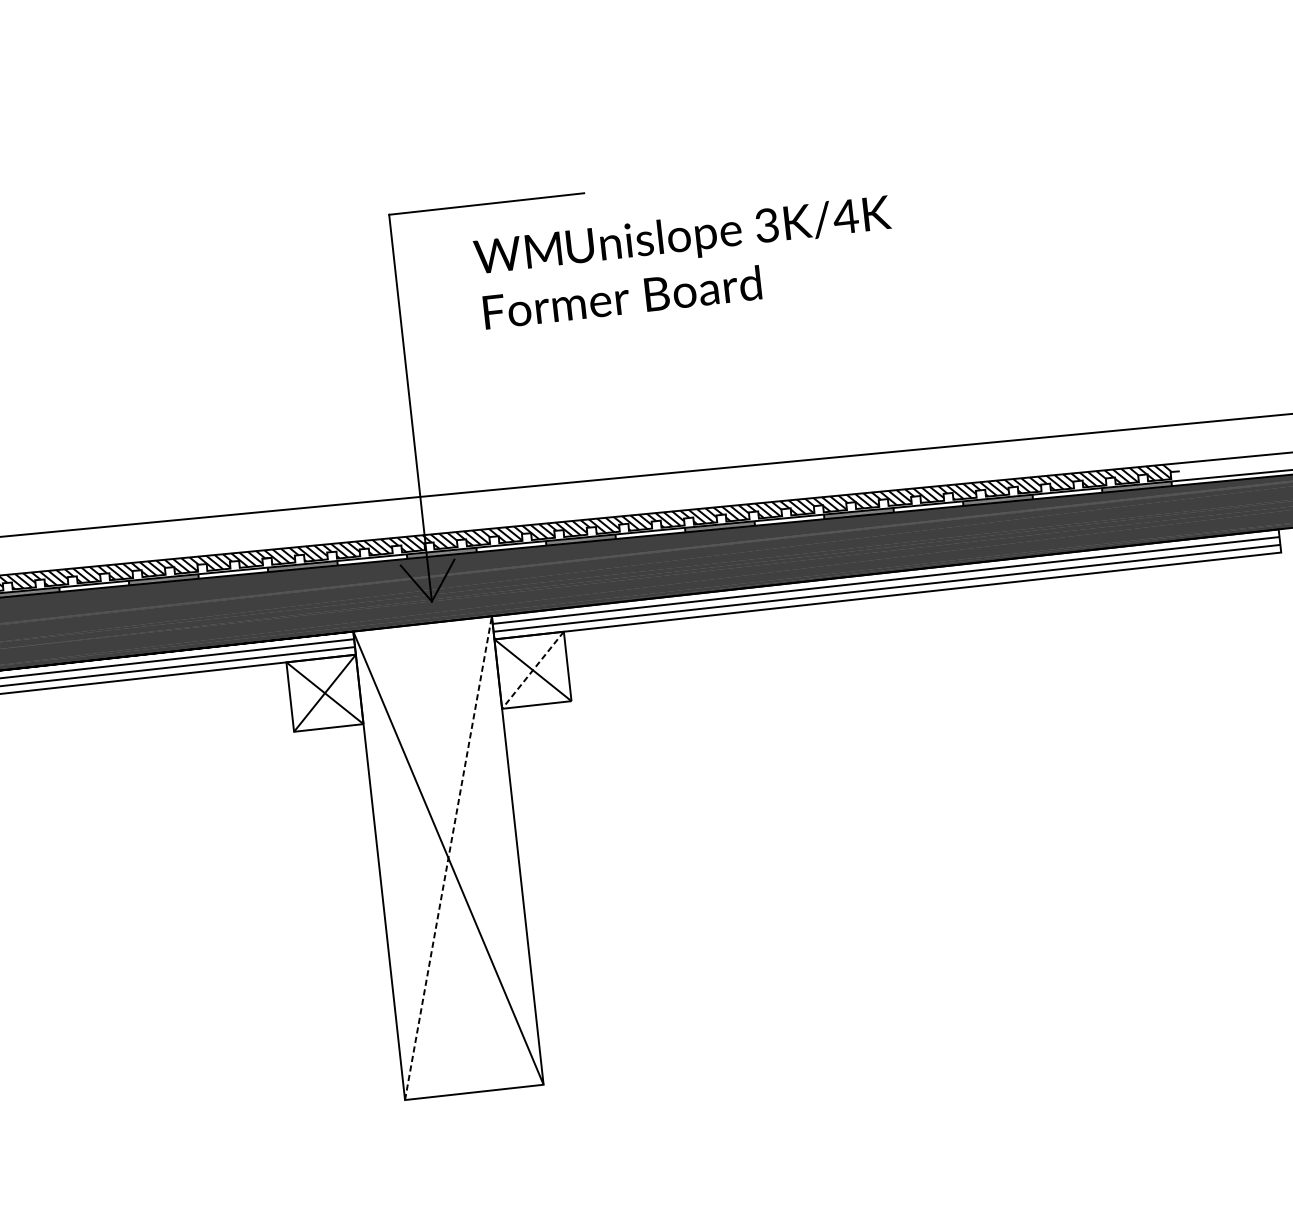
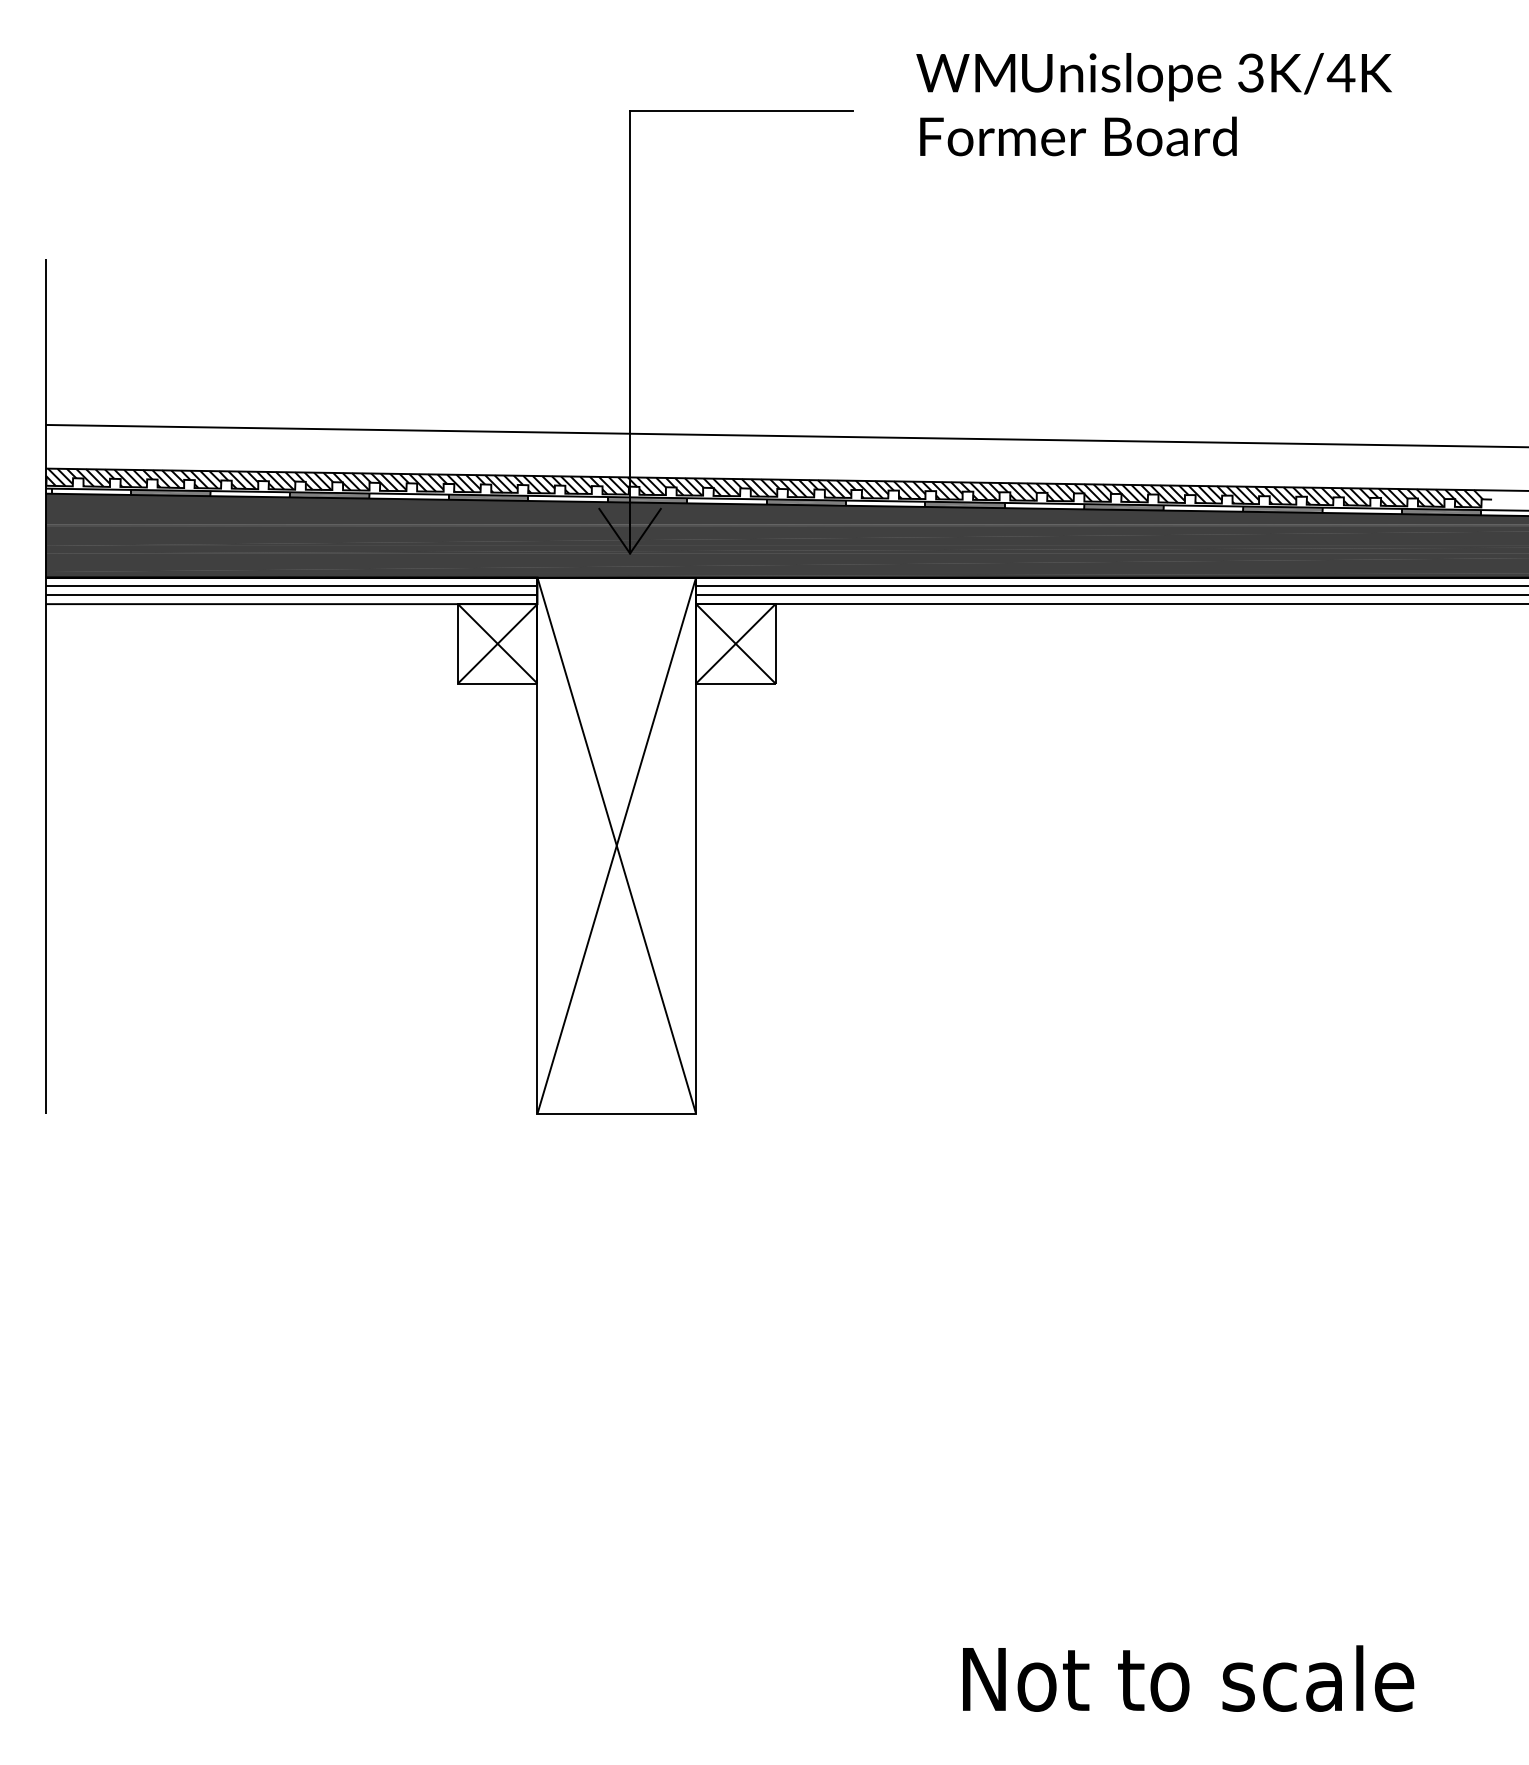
text: (684, 262) -> (1153, 104), moved
line: (532, 670) -> (735, 644), dashed -> solid
line: (448, 857) -> (616, 845), dashed -> solid

